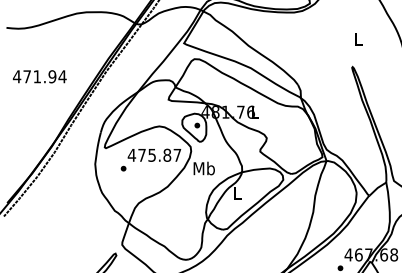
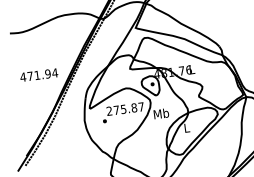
text: (39, 76) -> (38, 75), moved
text: (131, 154) -> (109, 110), 475.87 -> 275.87

